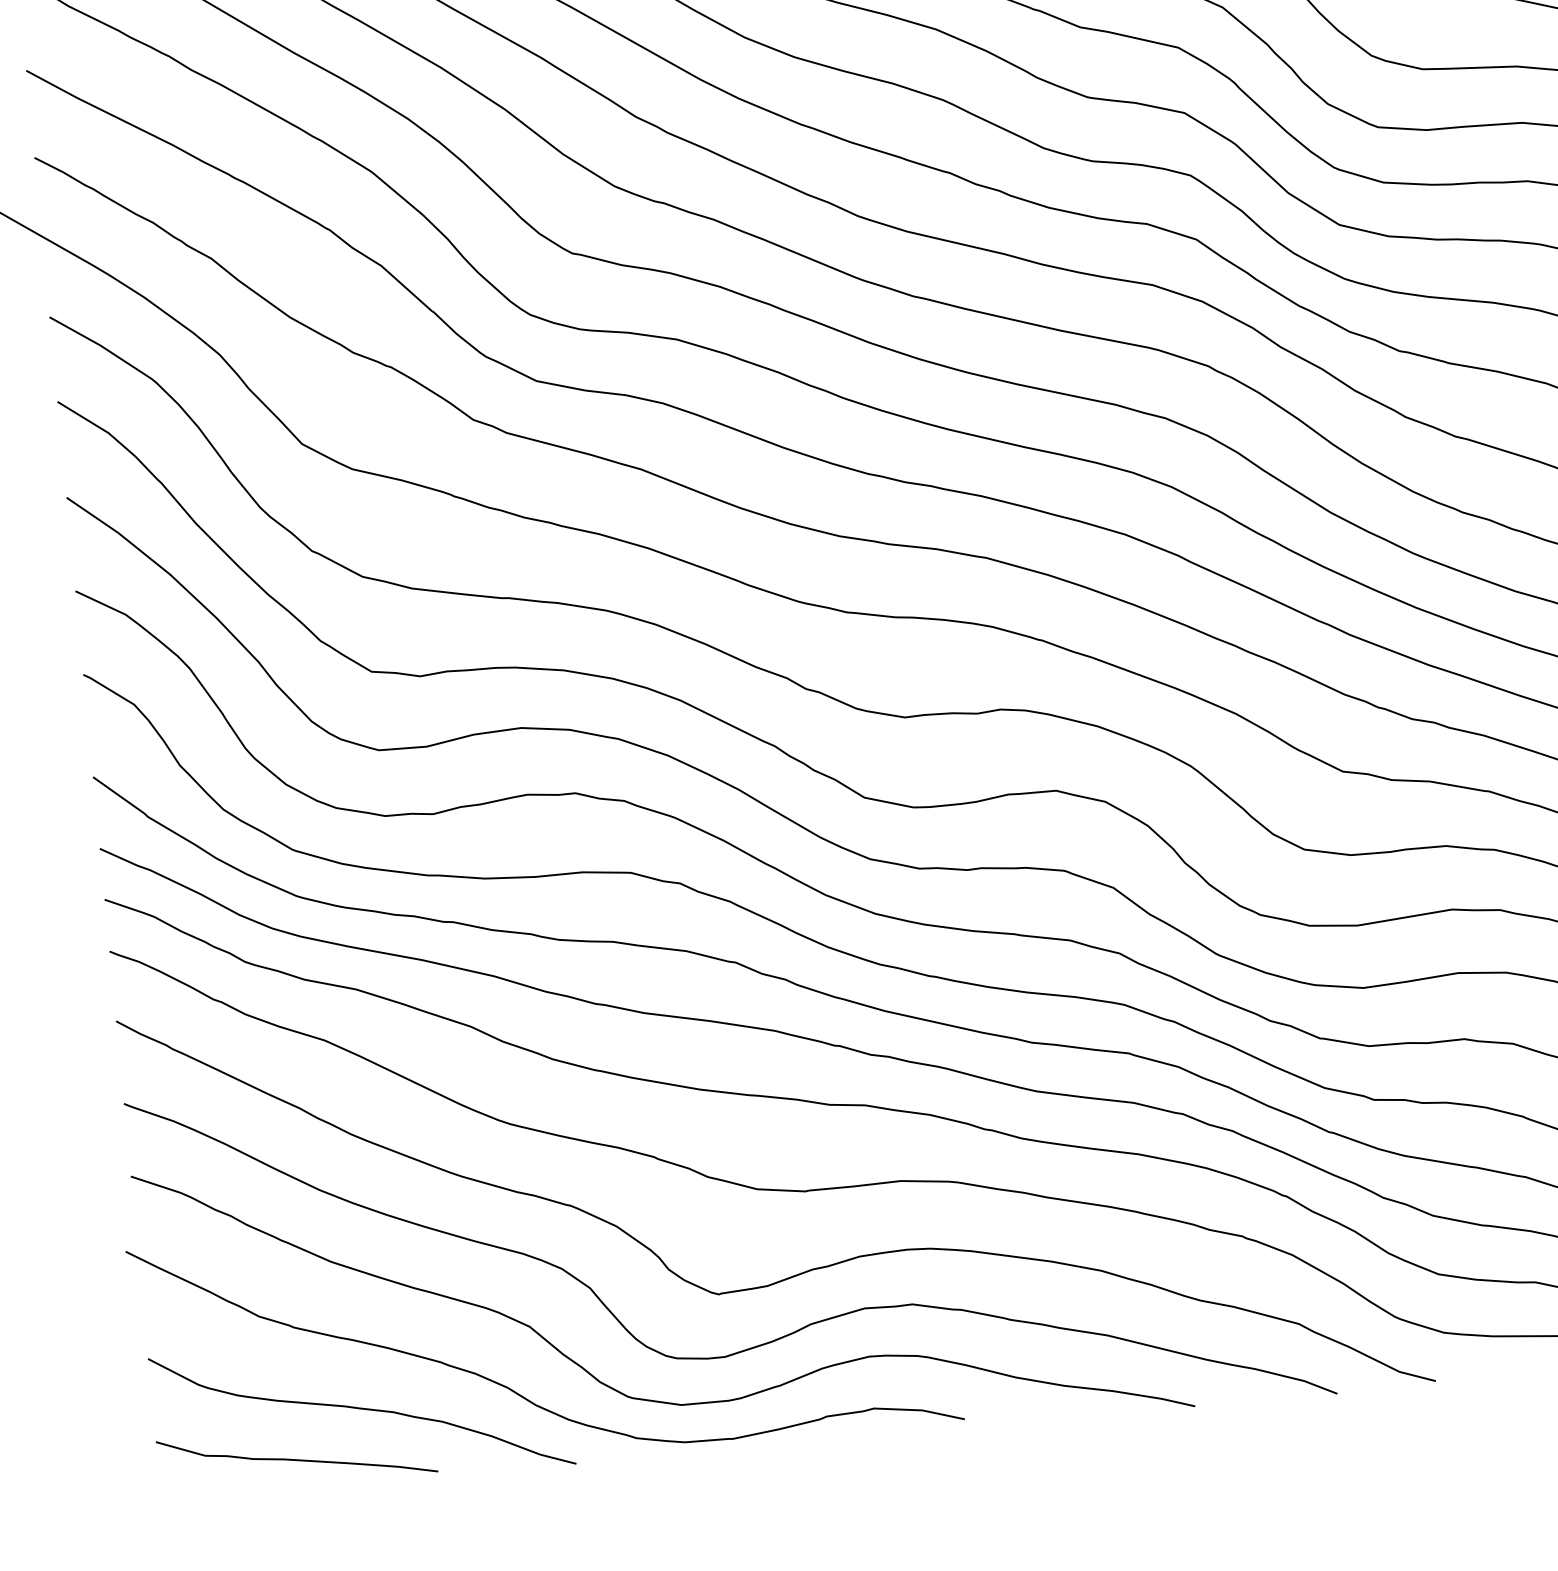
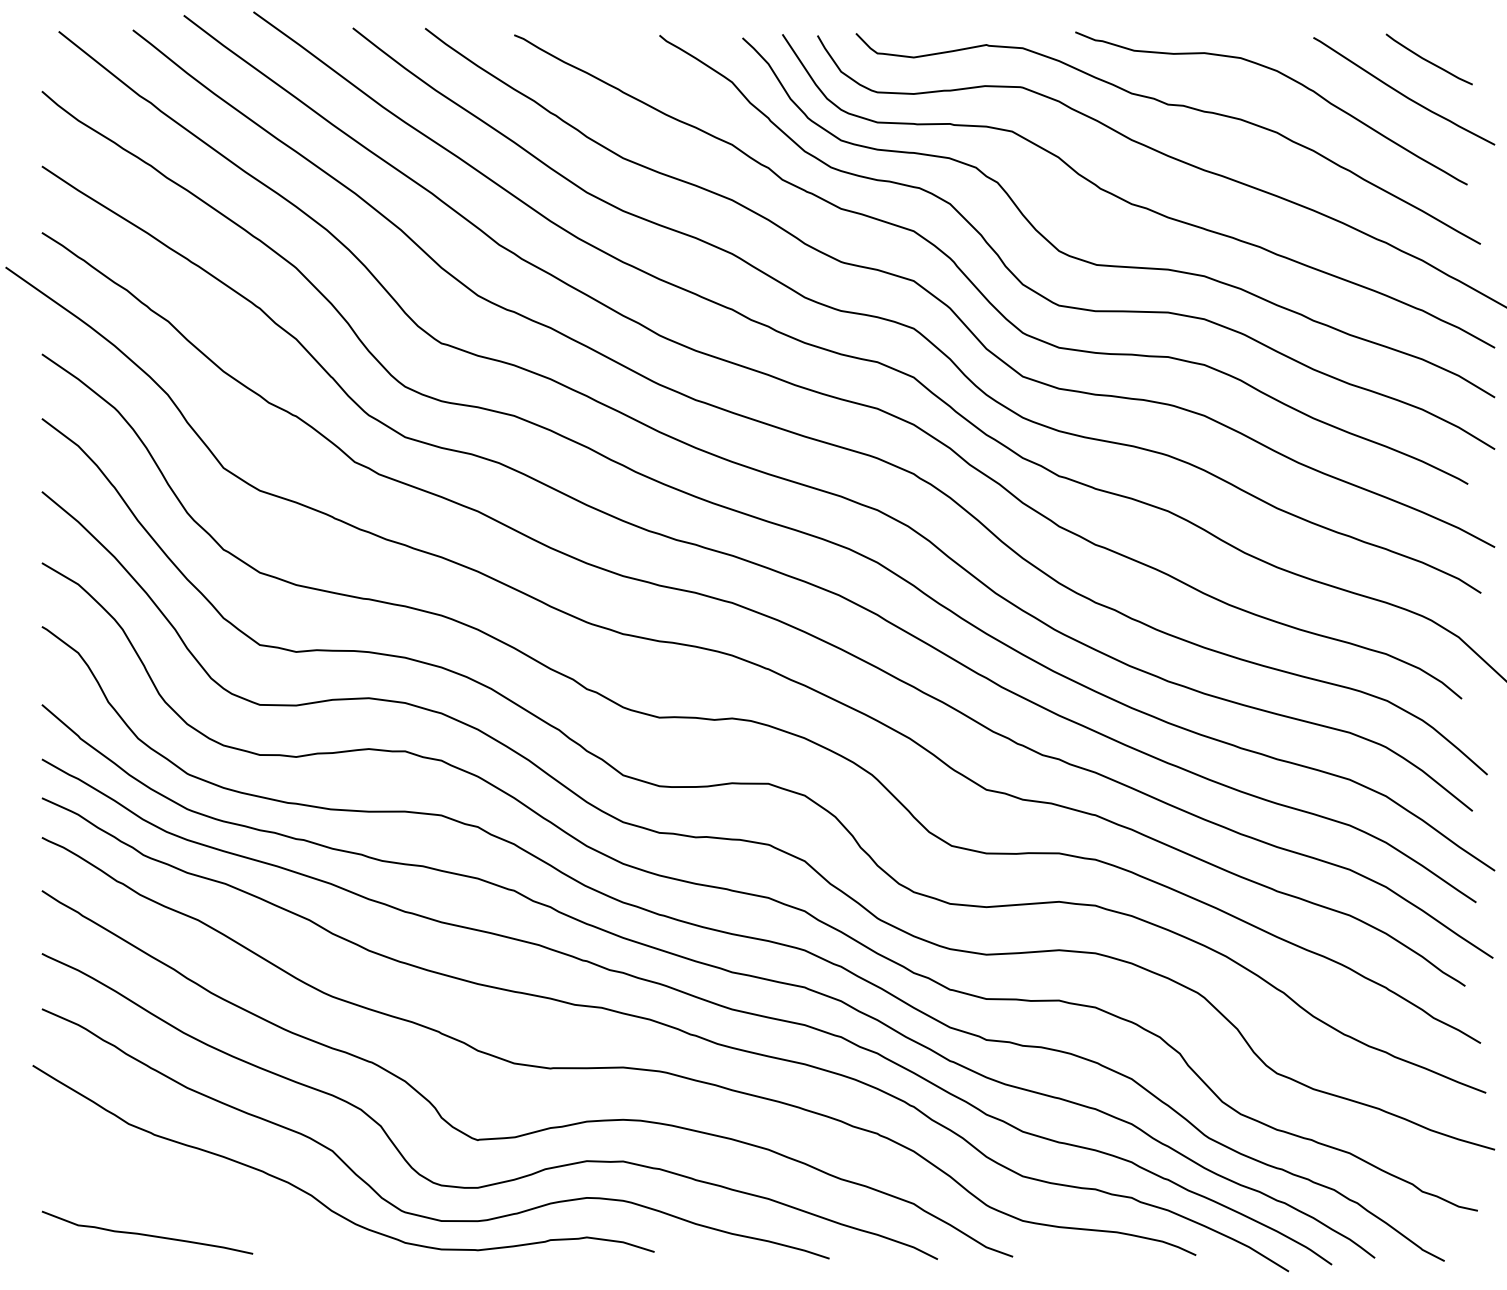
curve: (361, 1409) -> (199, 1201), removed

